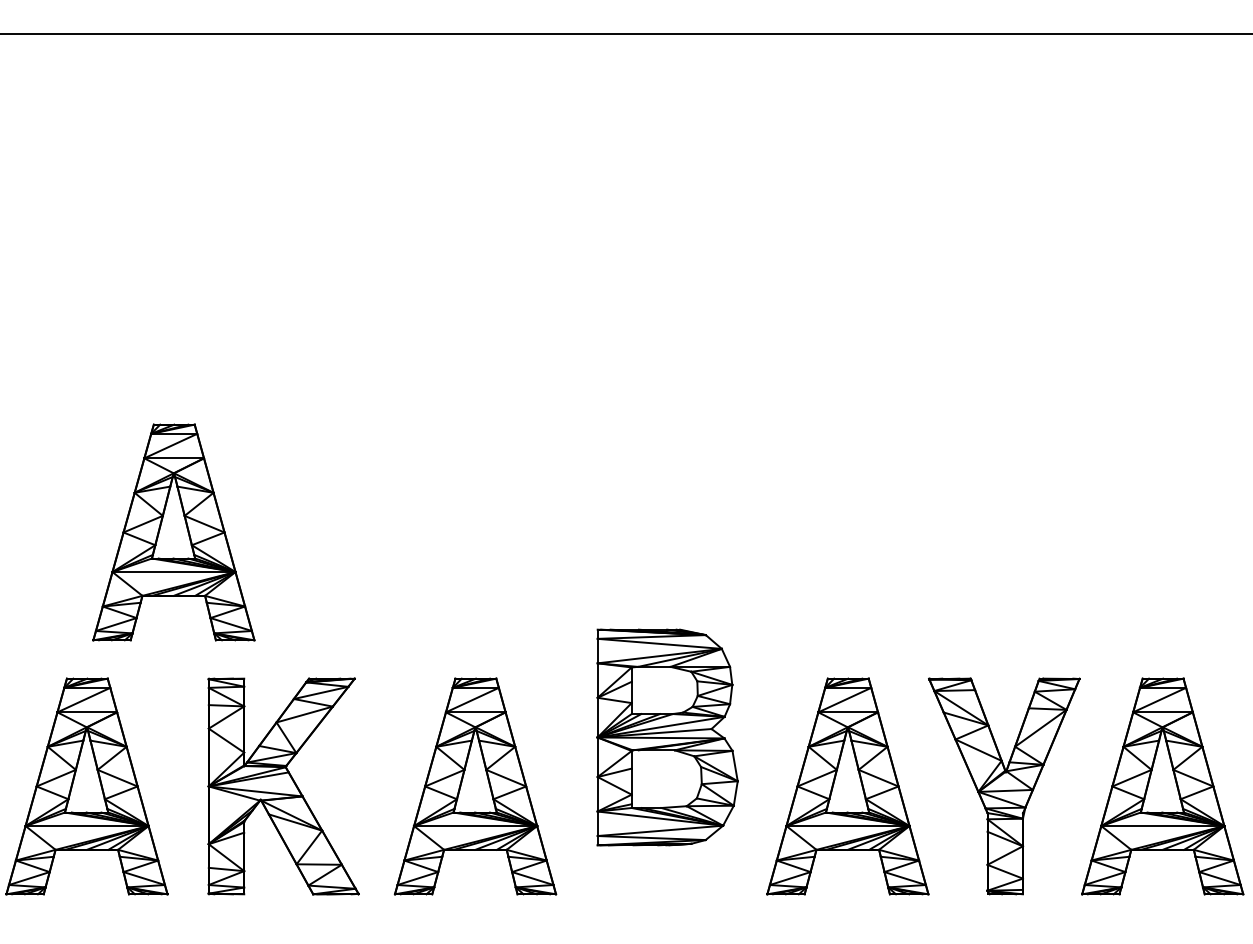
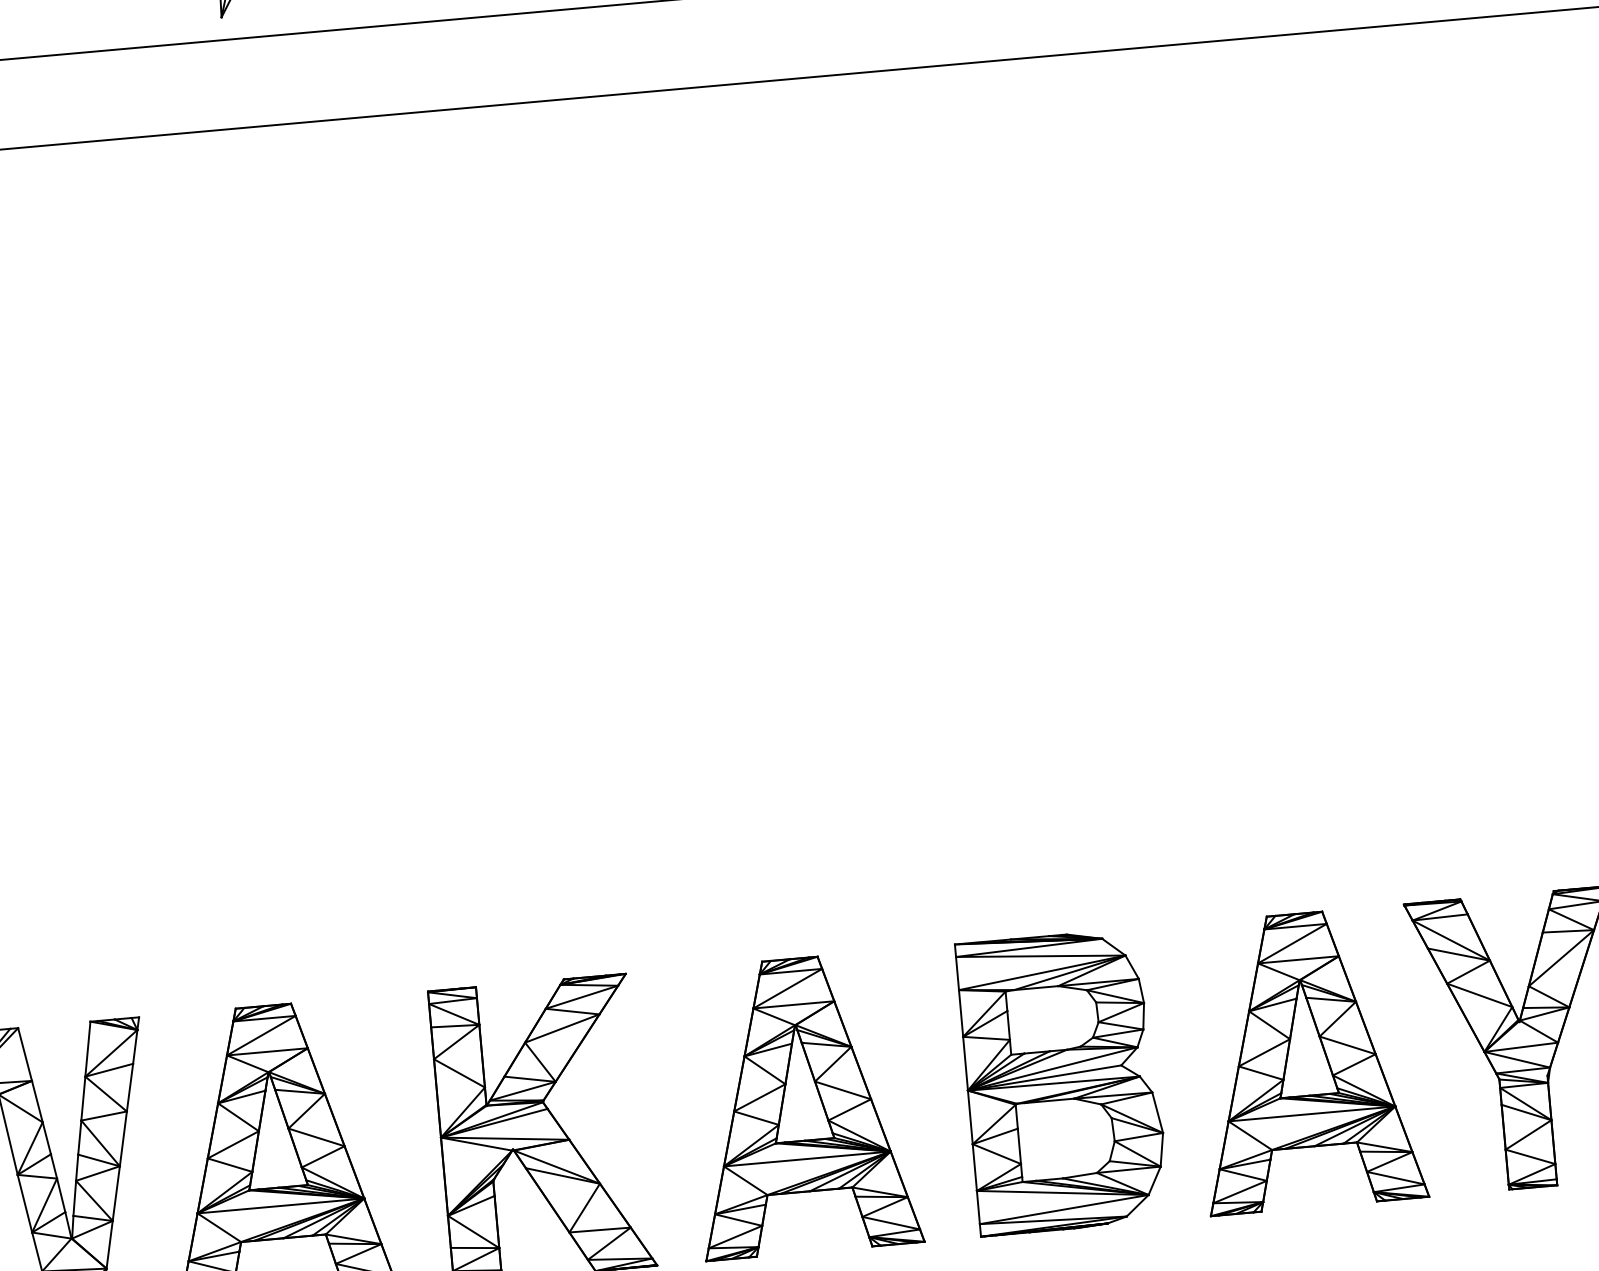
part: (173, 532) -> (362, 797), removed
part: (667, 737) -> (1062, 1082), moved

